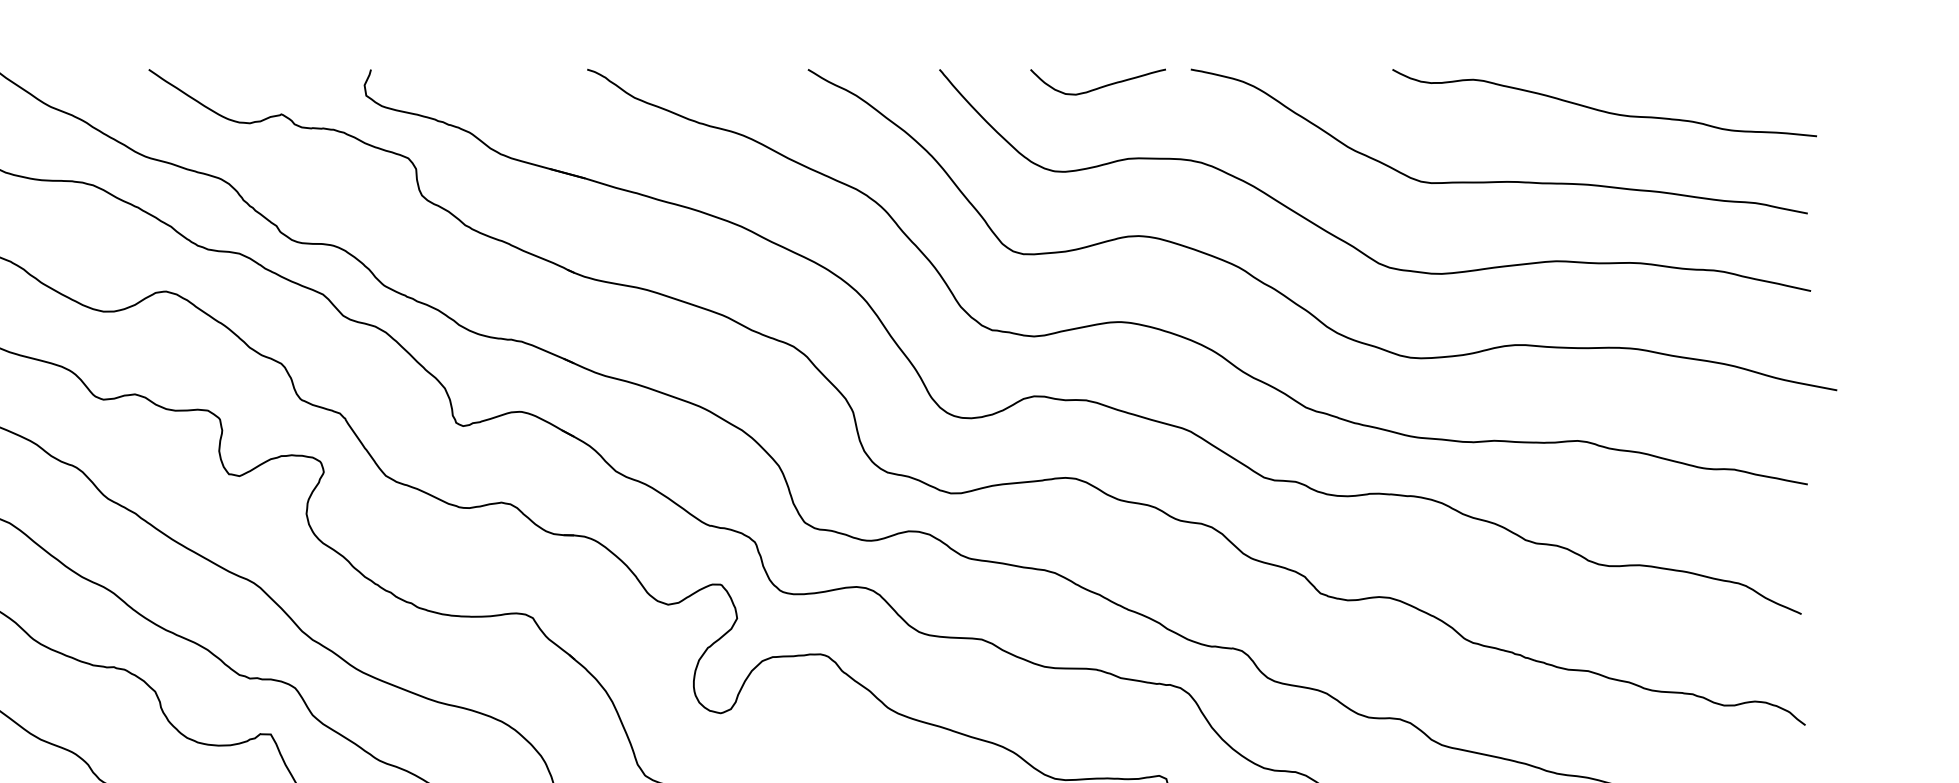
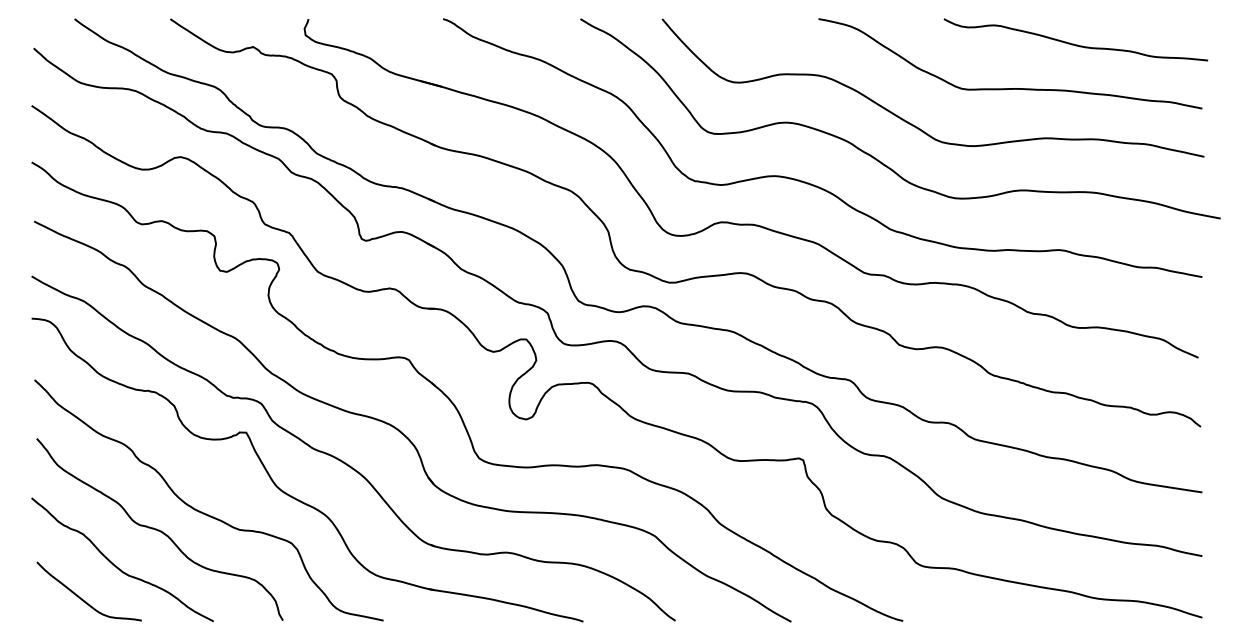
curve: (1099, 86) -> (761, 29), removed

